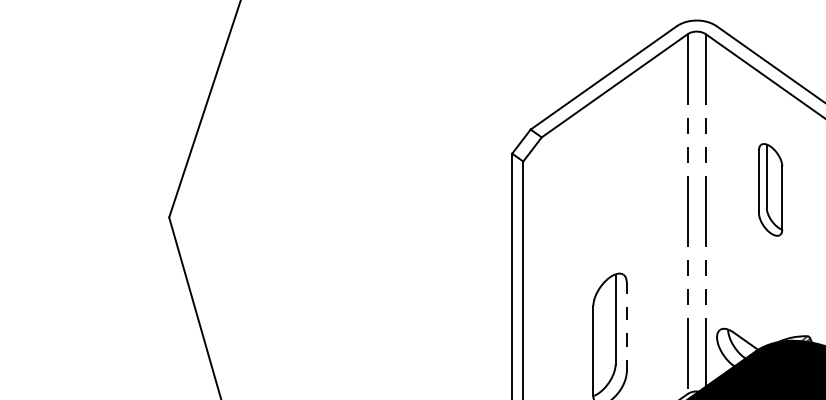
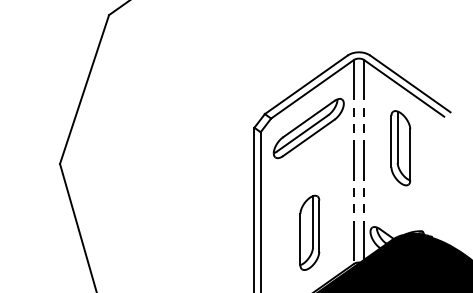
part: (607, 154) -> (308, 128), added
part: (769, 190) -> (400, 148), size x1.43
line: (627, 327) -> (319, 226), dashed -> solid

